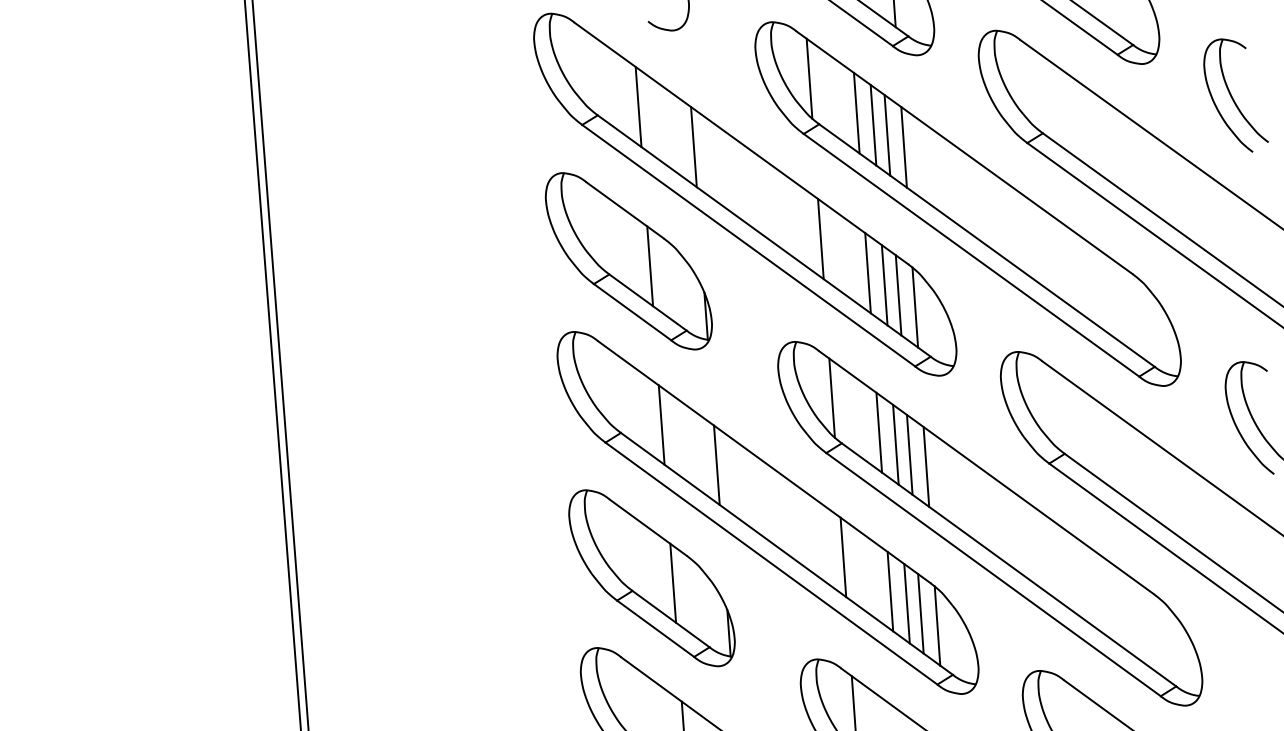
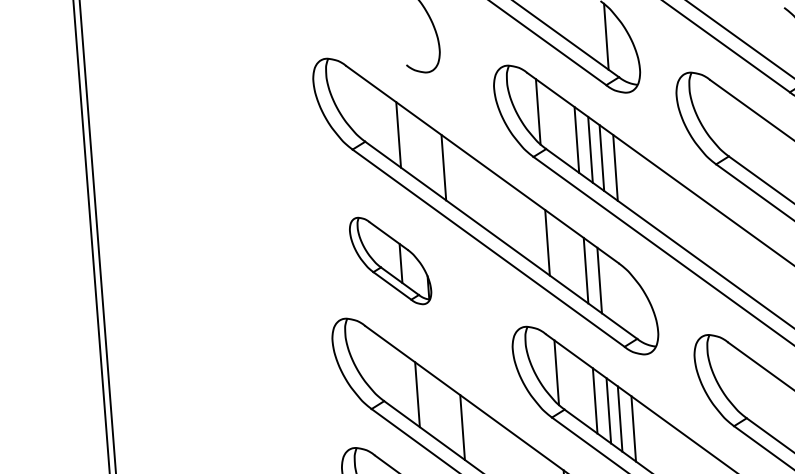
part: (628, 261) -> (390, 261), size x0.6
line: (898, 295) -> (610, 288), removed
line: (915, 307) -> (624, 298), removed

